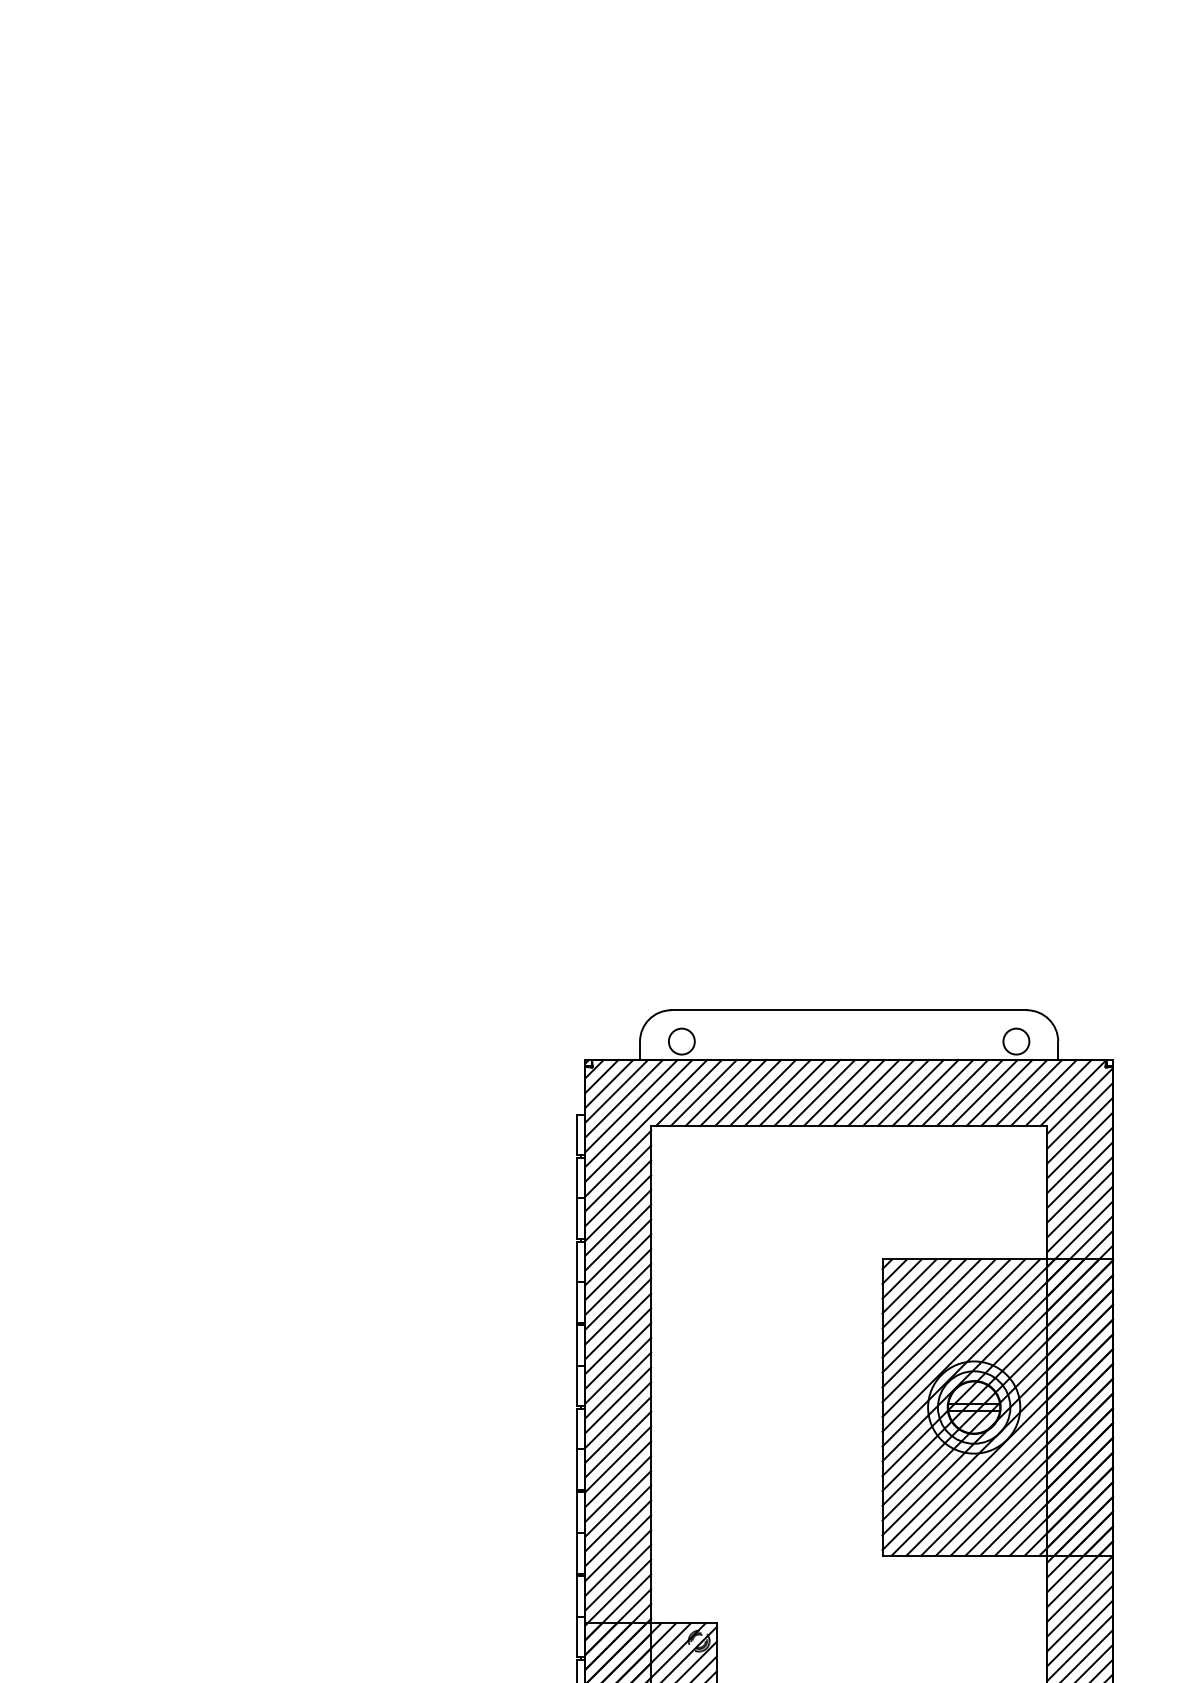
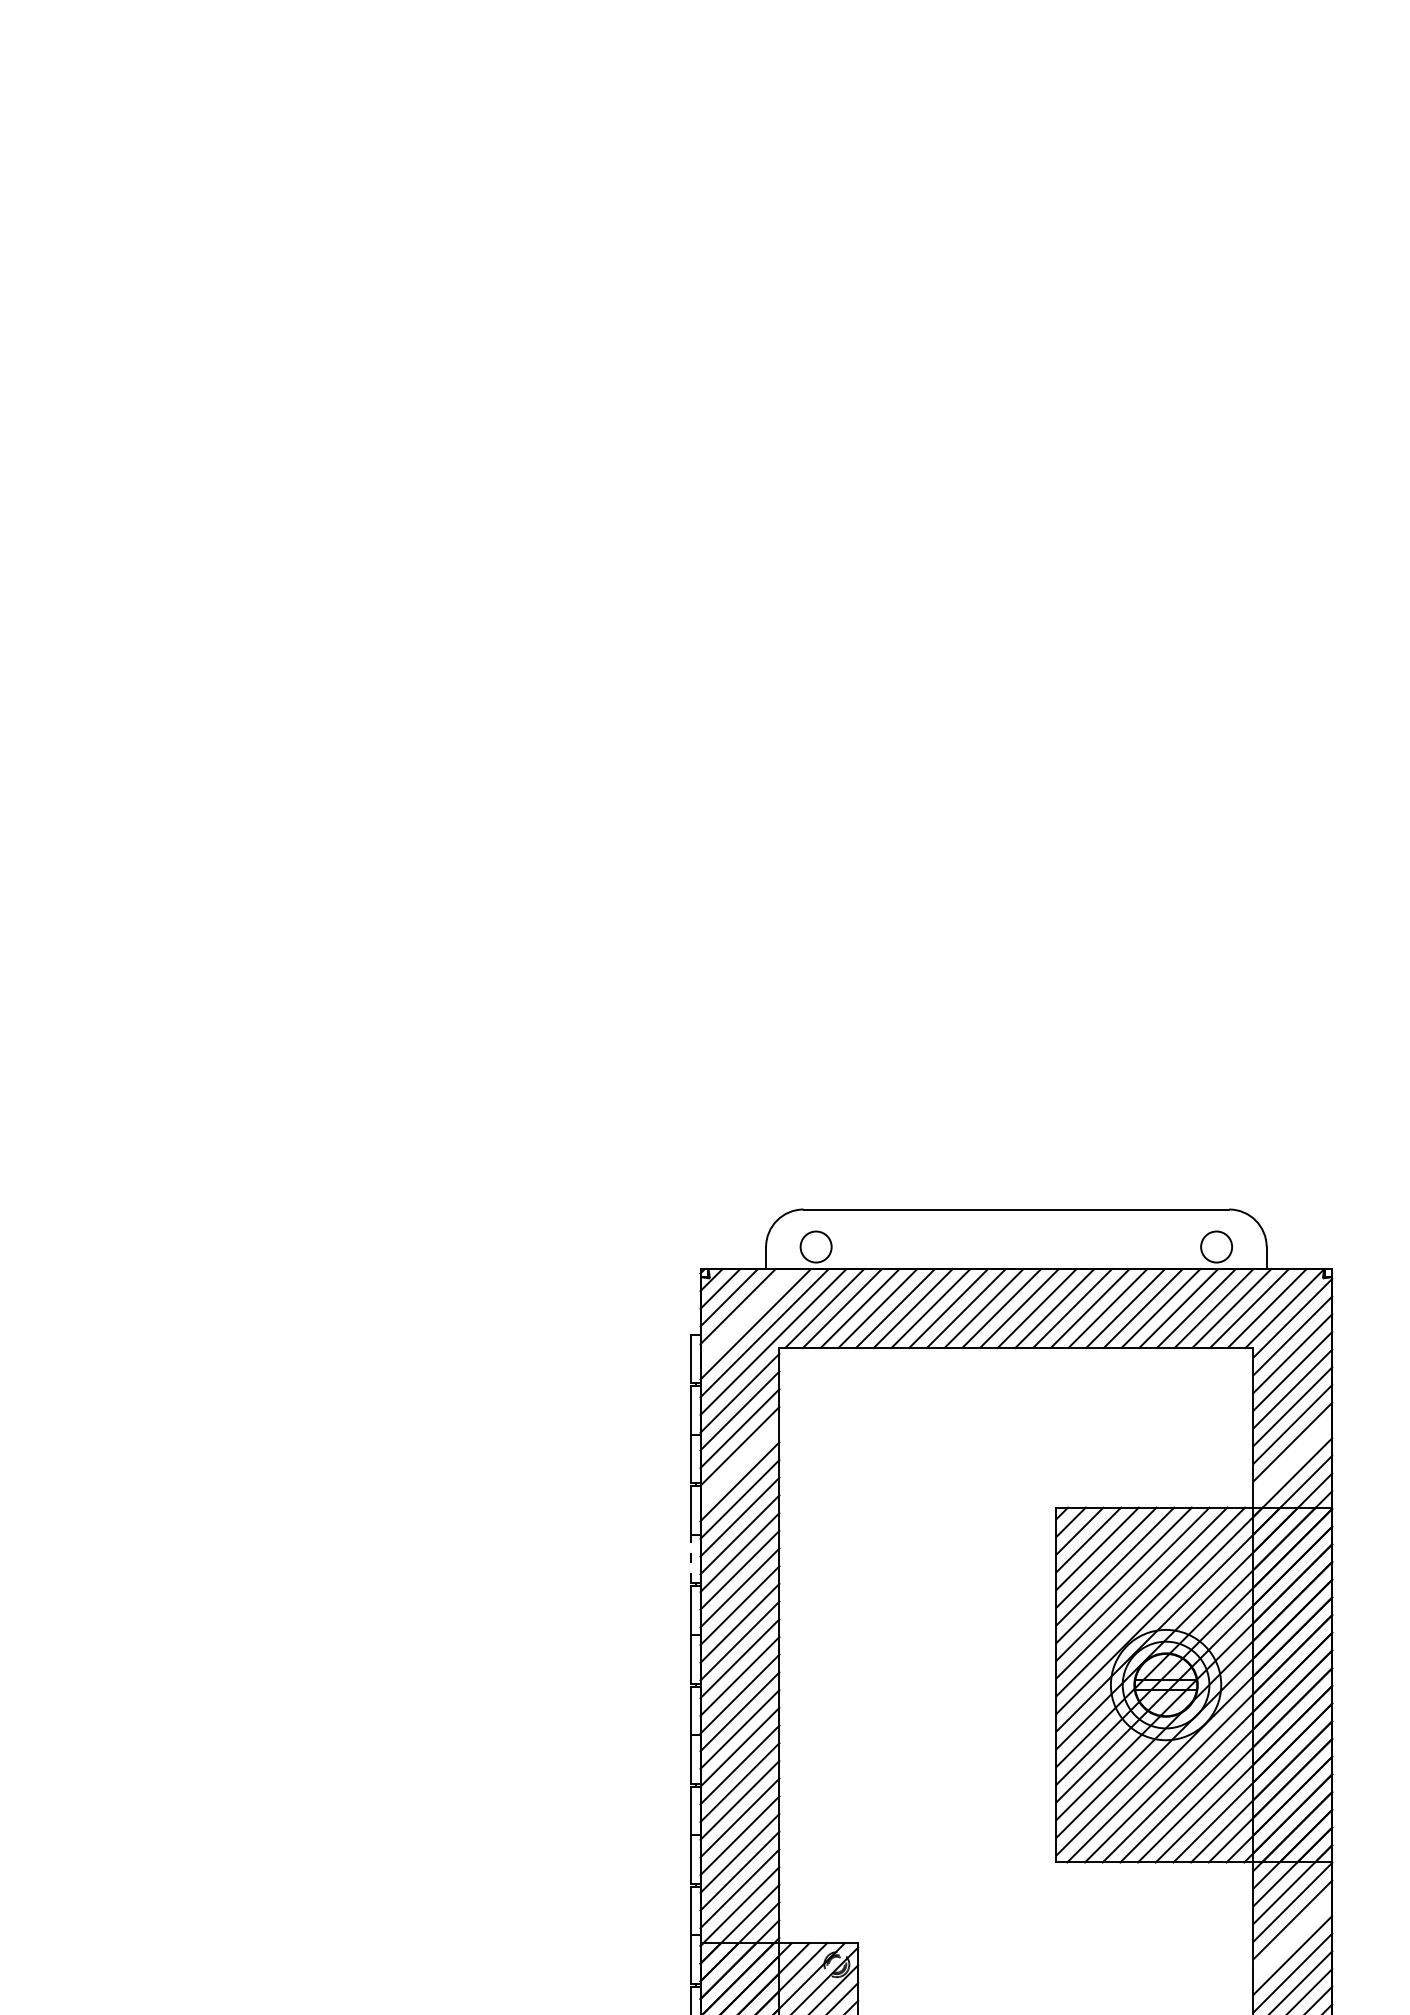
line: (623, 1098) -> (746, 1315), removed
line: (1079, 1219) -> (1292, 1459), removed
line: (617, 1222) -> (739, 1463), removed
line: (576, 1301) -> (690, 1558), solid -> dashed
line: (1079, 1618) -> (1292, 1937), removed

